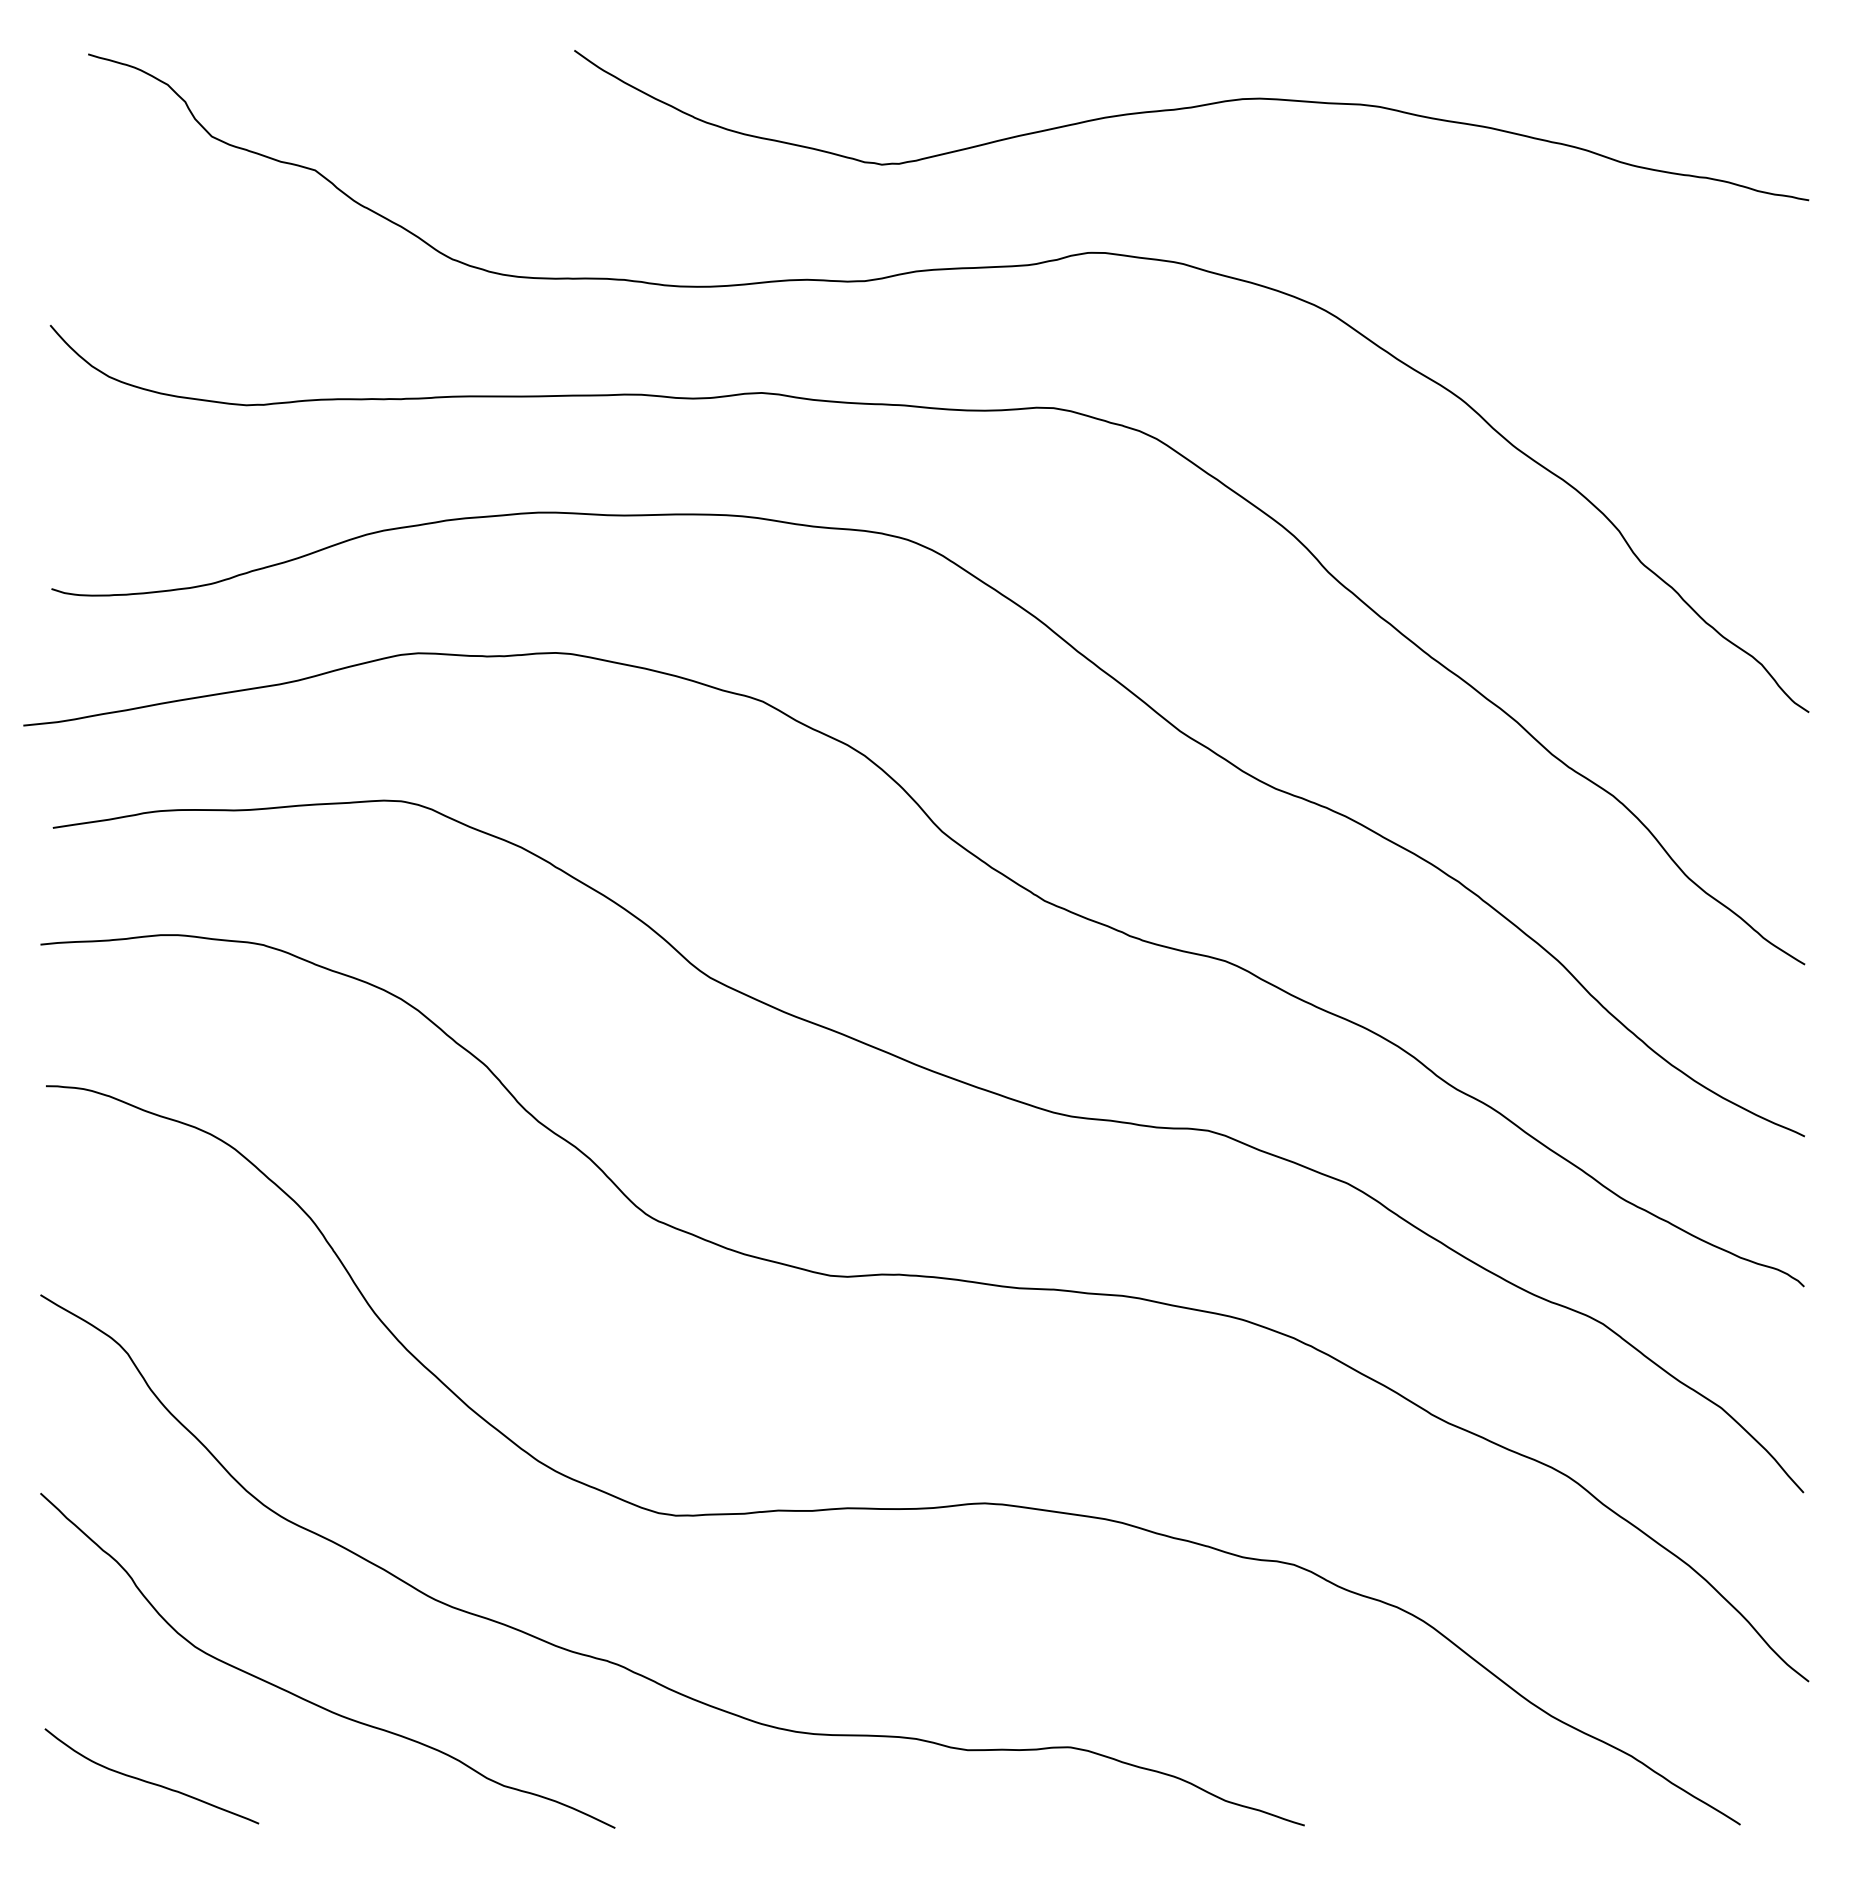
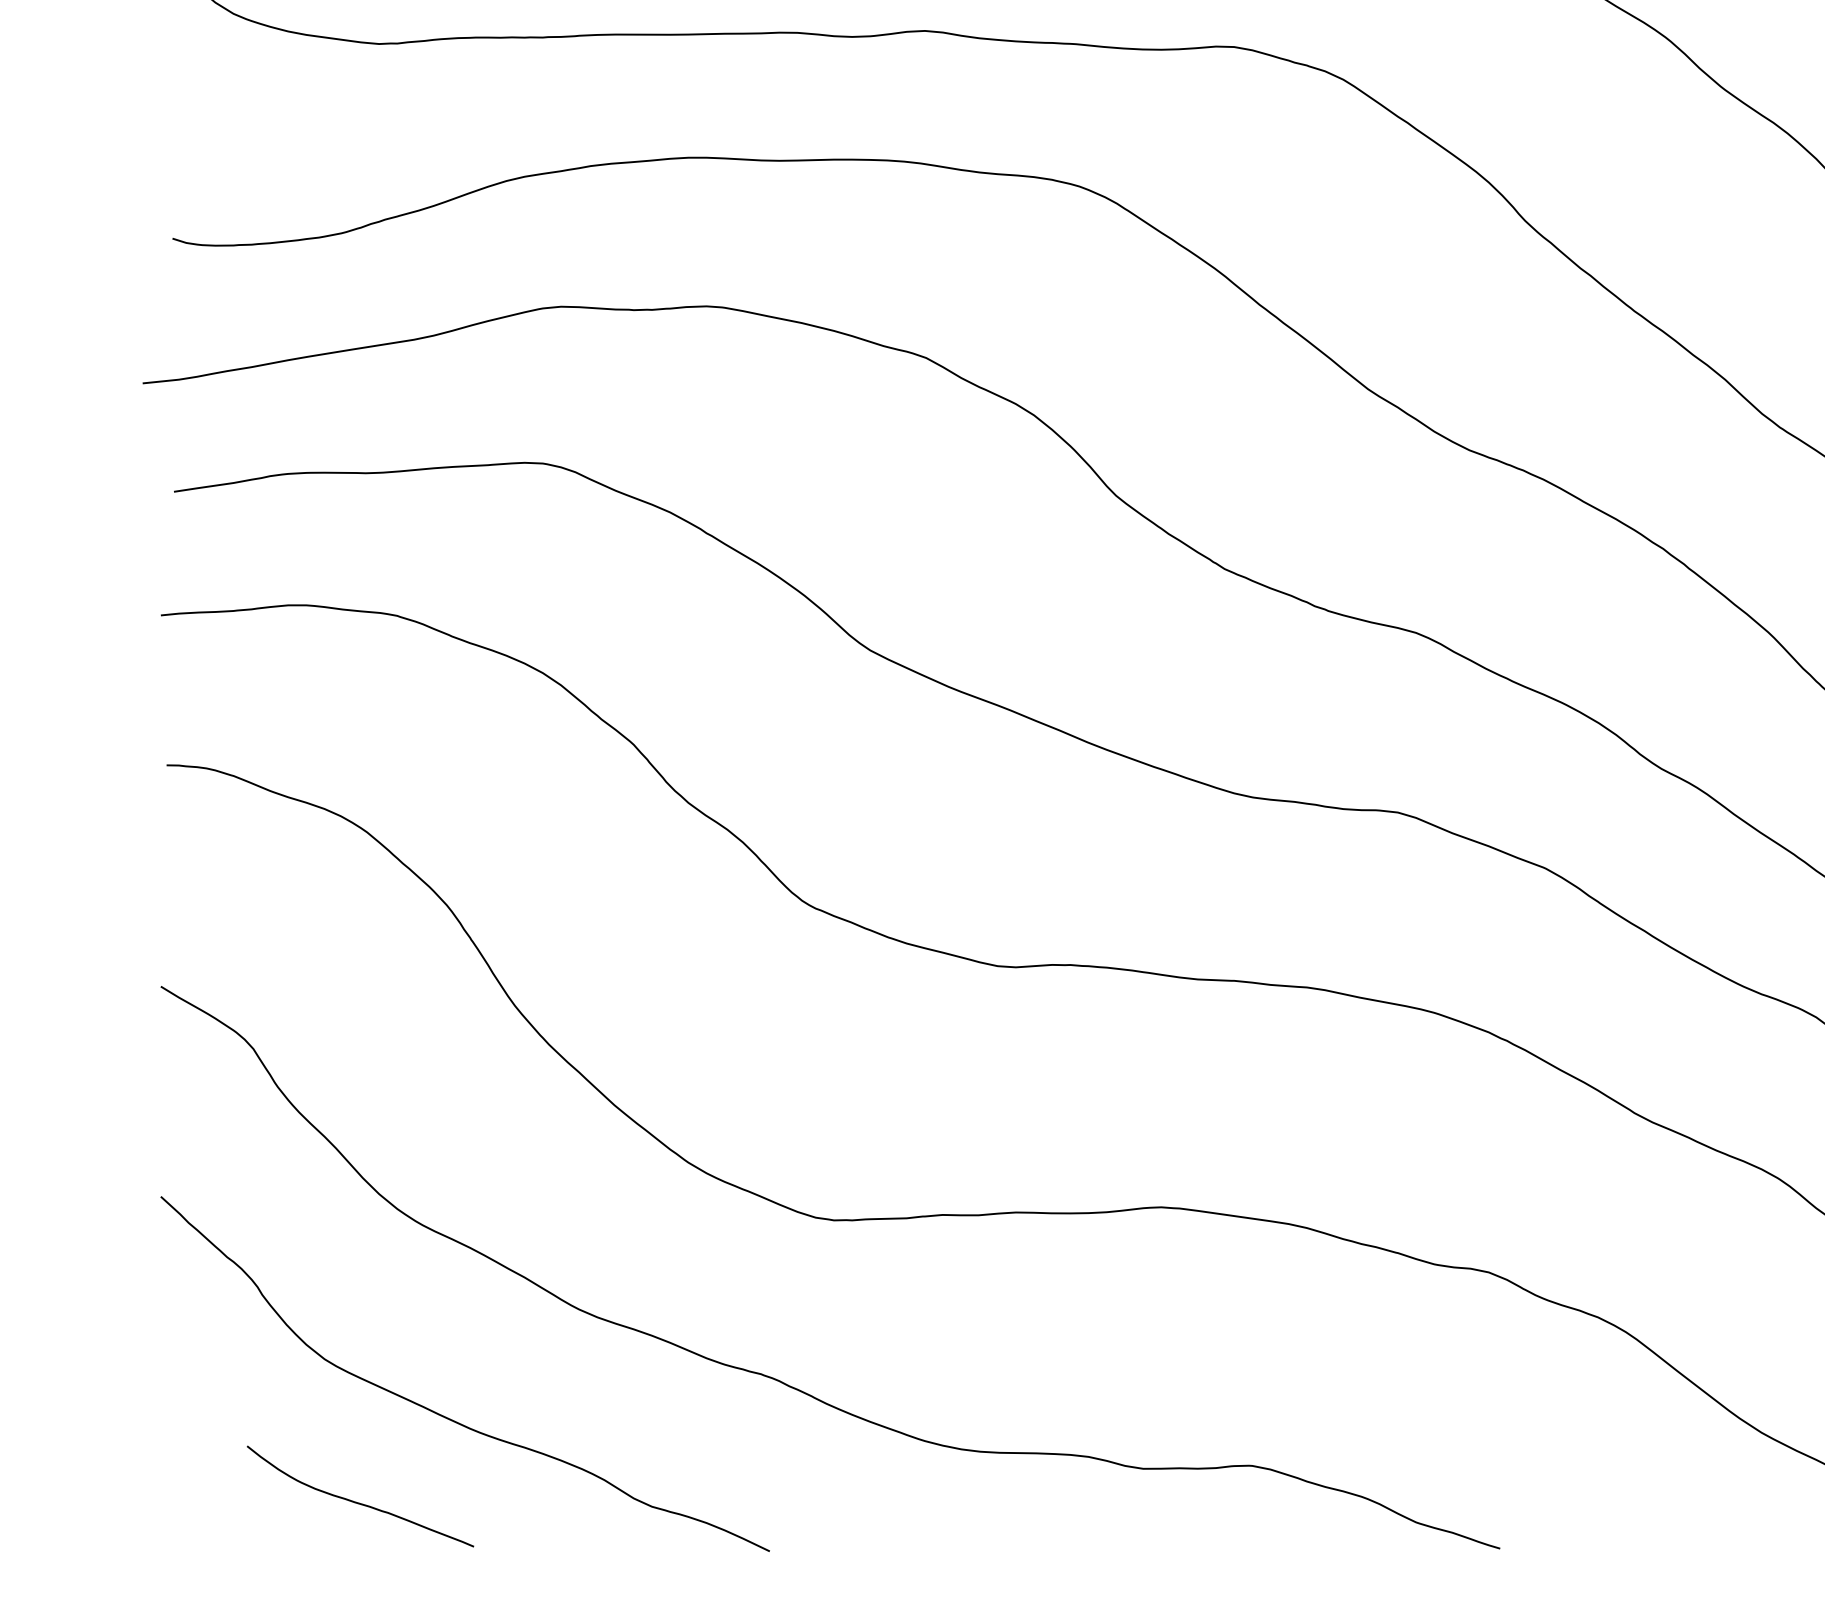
curve: (149, 1781) -> (357, 1501), moved

